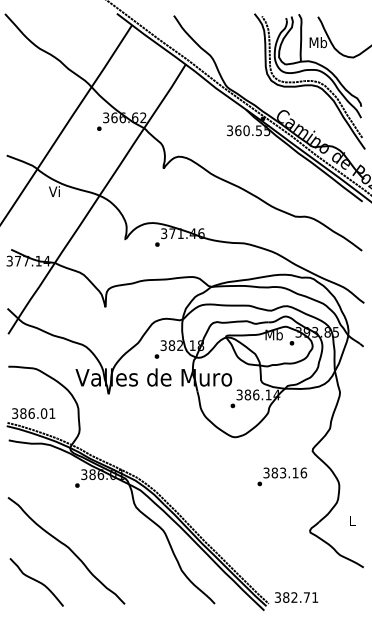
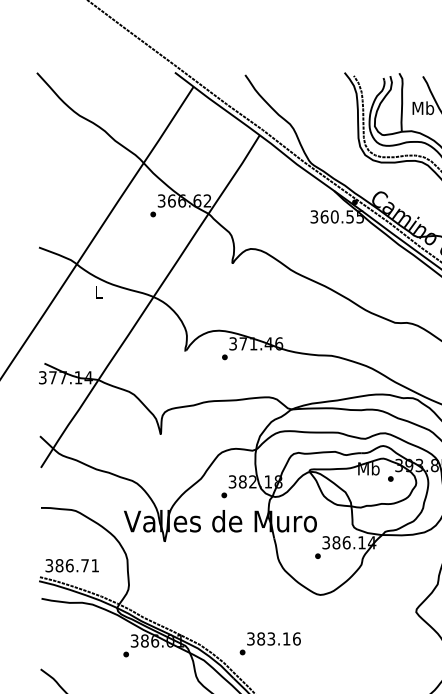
text: (54, 191) -> (97, 291), Vi -> L
text: (43, 413) -> (84, 565), 386.01 -> 386.71
text: (282, 476) -> (270, 643), moved

